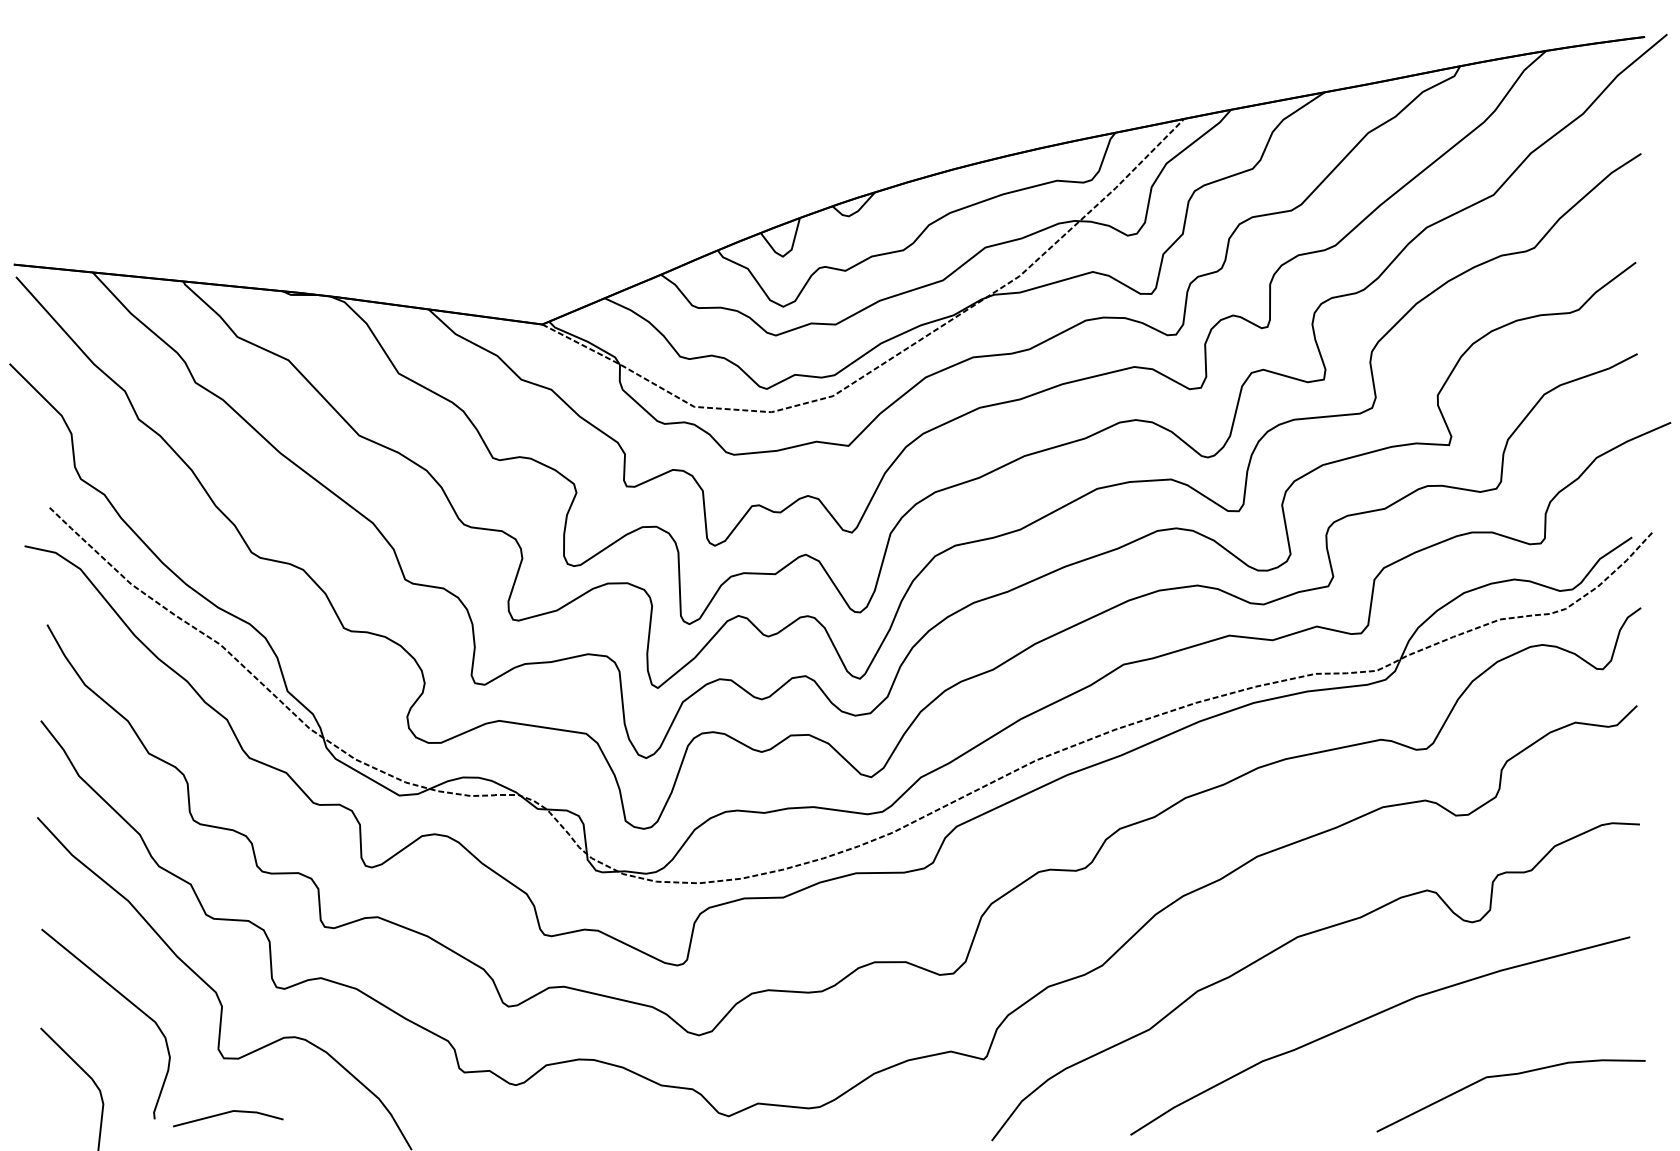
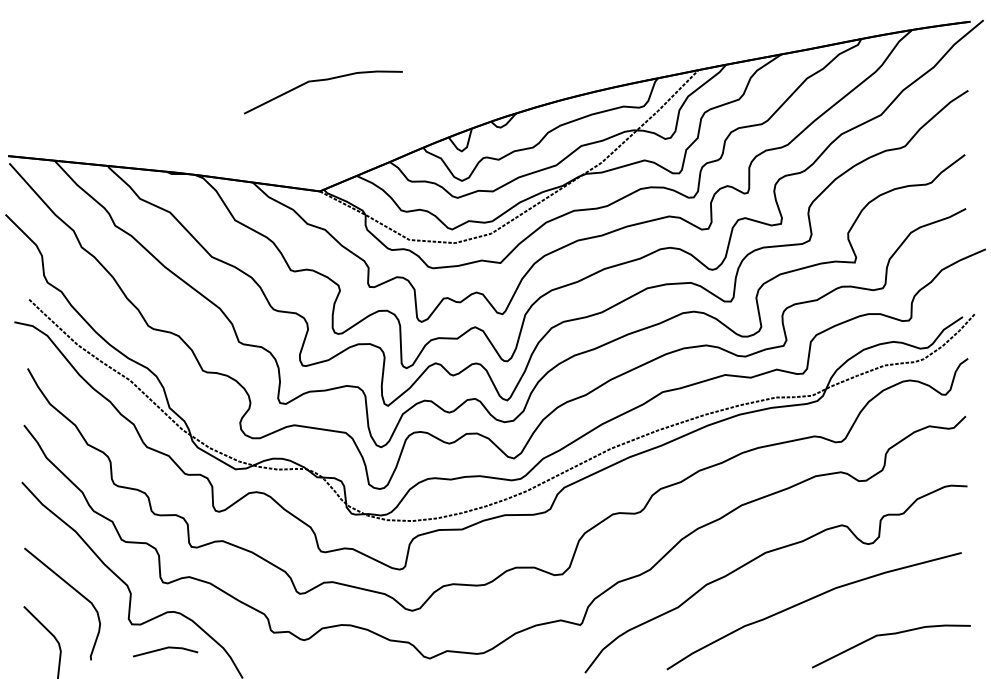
curve: (543, 138) -> (320, 81), added
line: (228, 1114) -> (165, 649), moved

